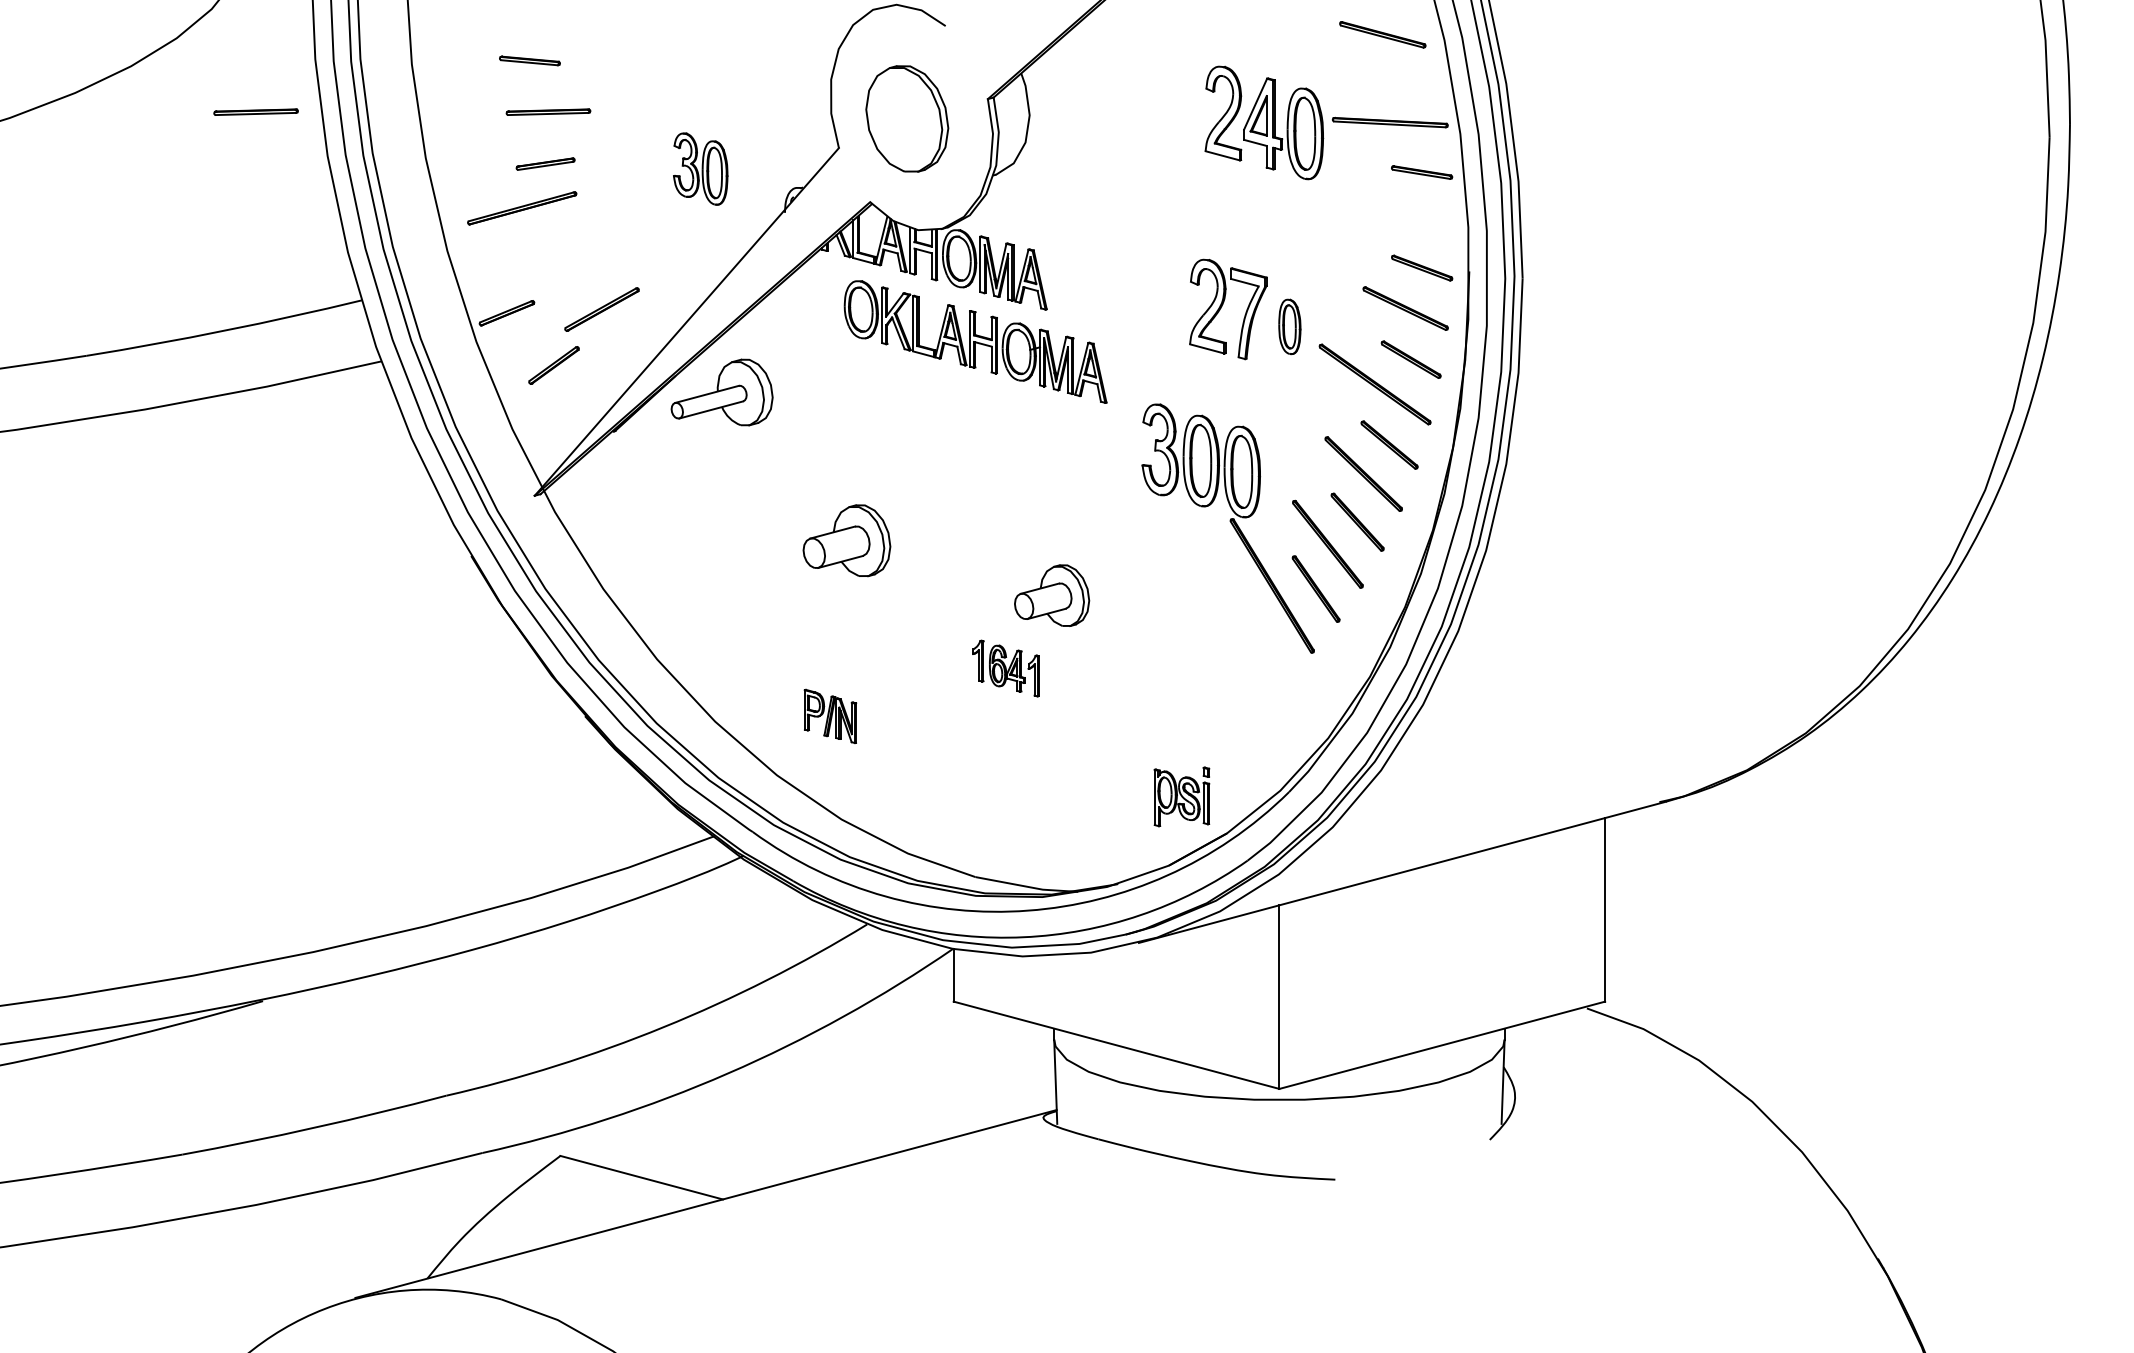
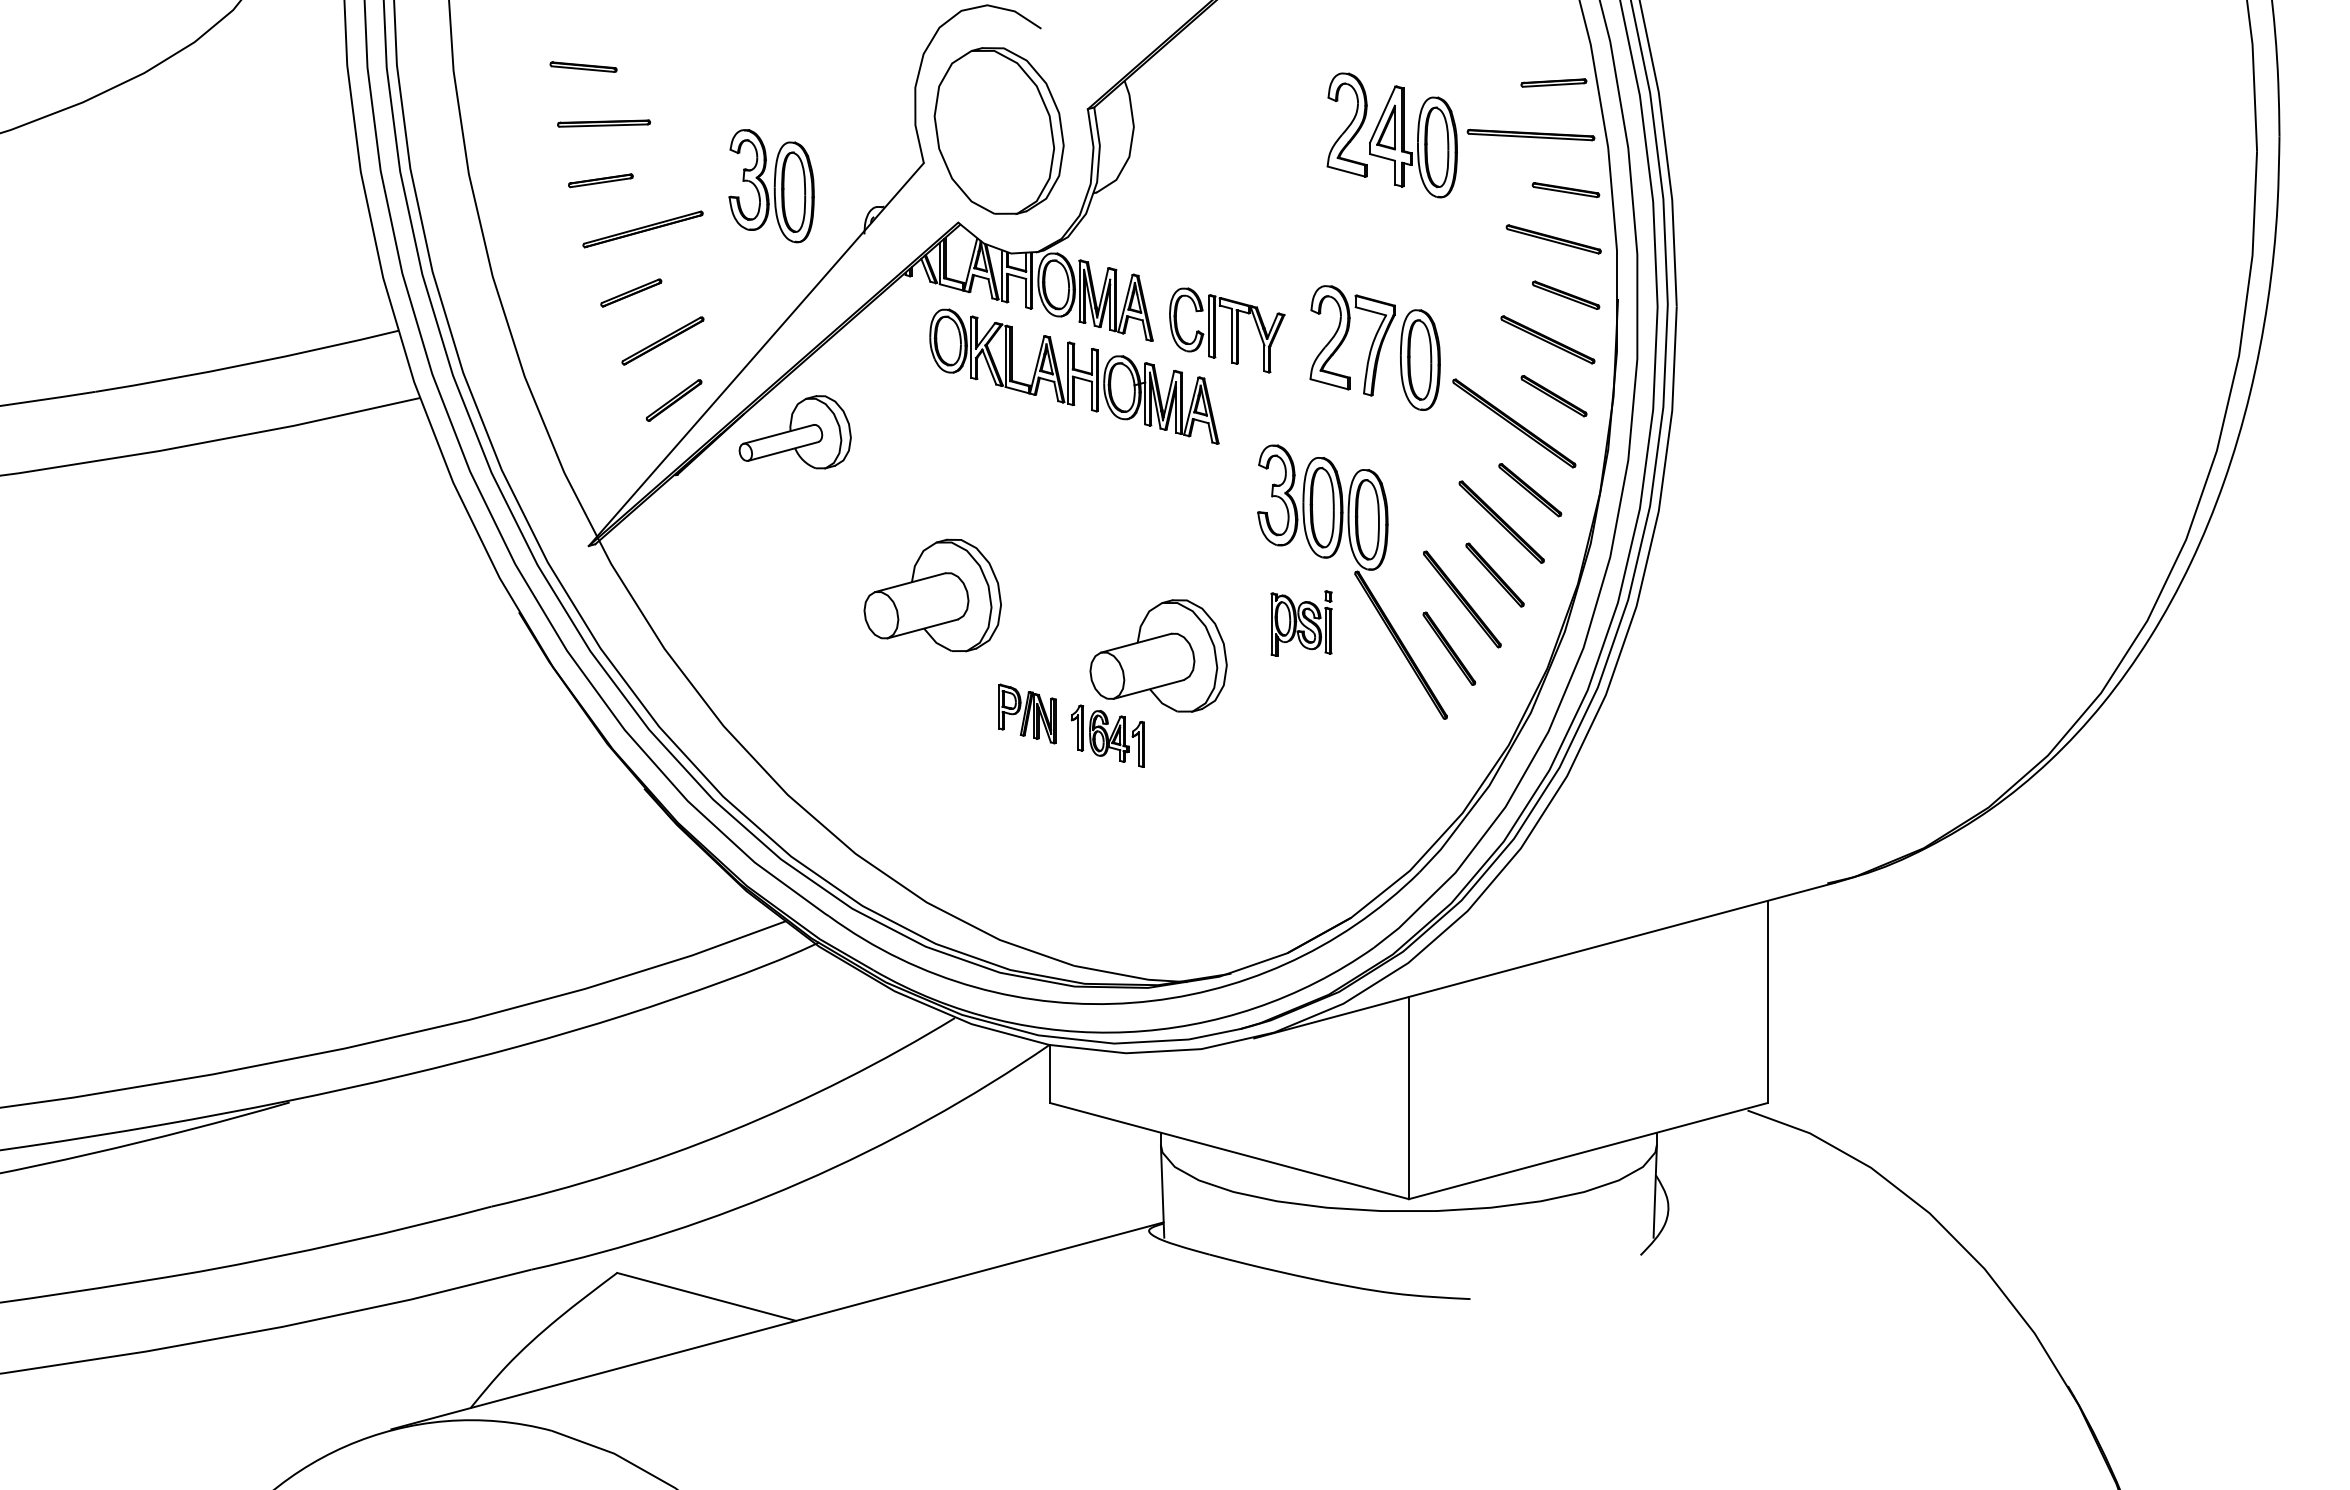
part: (1382, 34) -> (1553, 239), moved
part: (1410, 74) -> (1553, 82), added
part: (256, 112) -> (282, 123), removed
part: (906, 118) -> (998, 130), size x1.43
part: (700, 169) -> (771, 186), size x1.43
part: (521, 208) -> (642, 229), moved
part: (1114, 300) -> (1227, 330), added
part: (507, 312) -> (631, 292), moved
part: (1289, 326) -> (1420, 359), size x1.67
part: (553, 365) -> (673, 400), moved
part: (846, 540) -> (932, 595), size x1.43
part: (1052, 595) -> (1158, 655), size x1.67
part: (830, 716) -> (1027, 713), moved
part: (1181, 796) -> (1301, 623), moved

